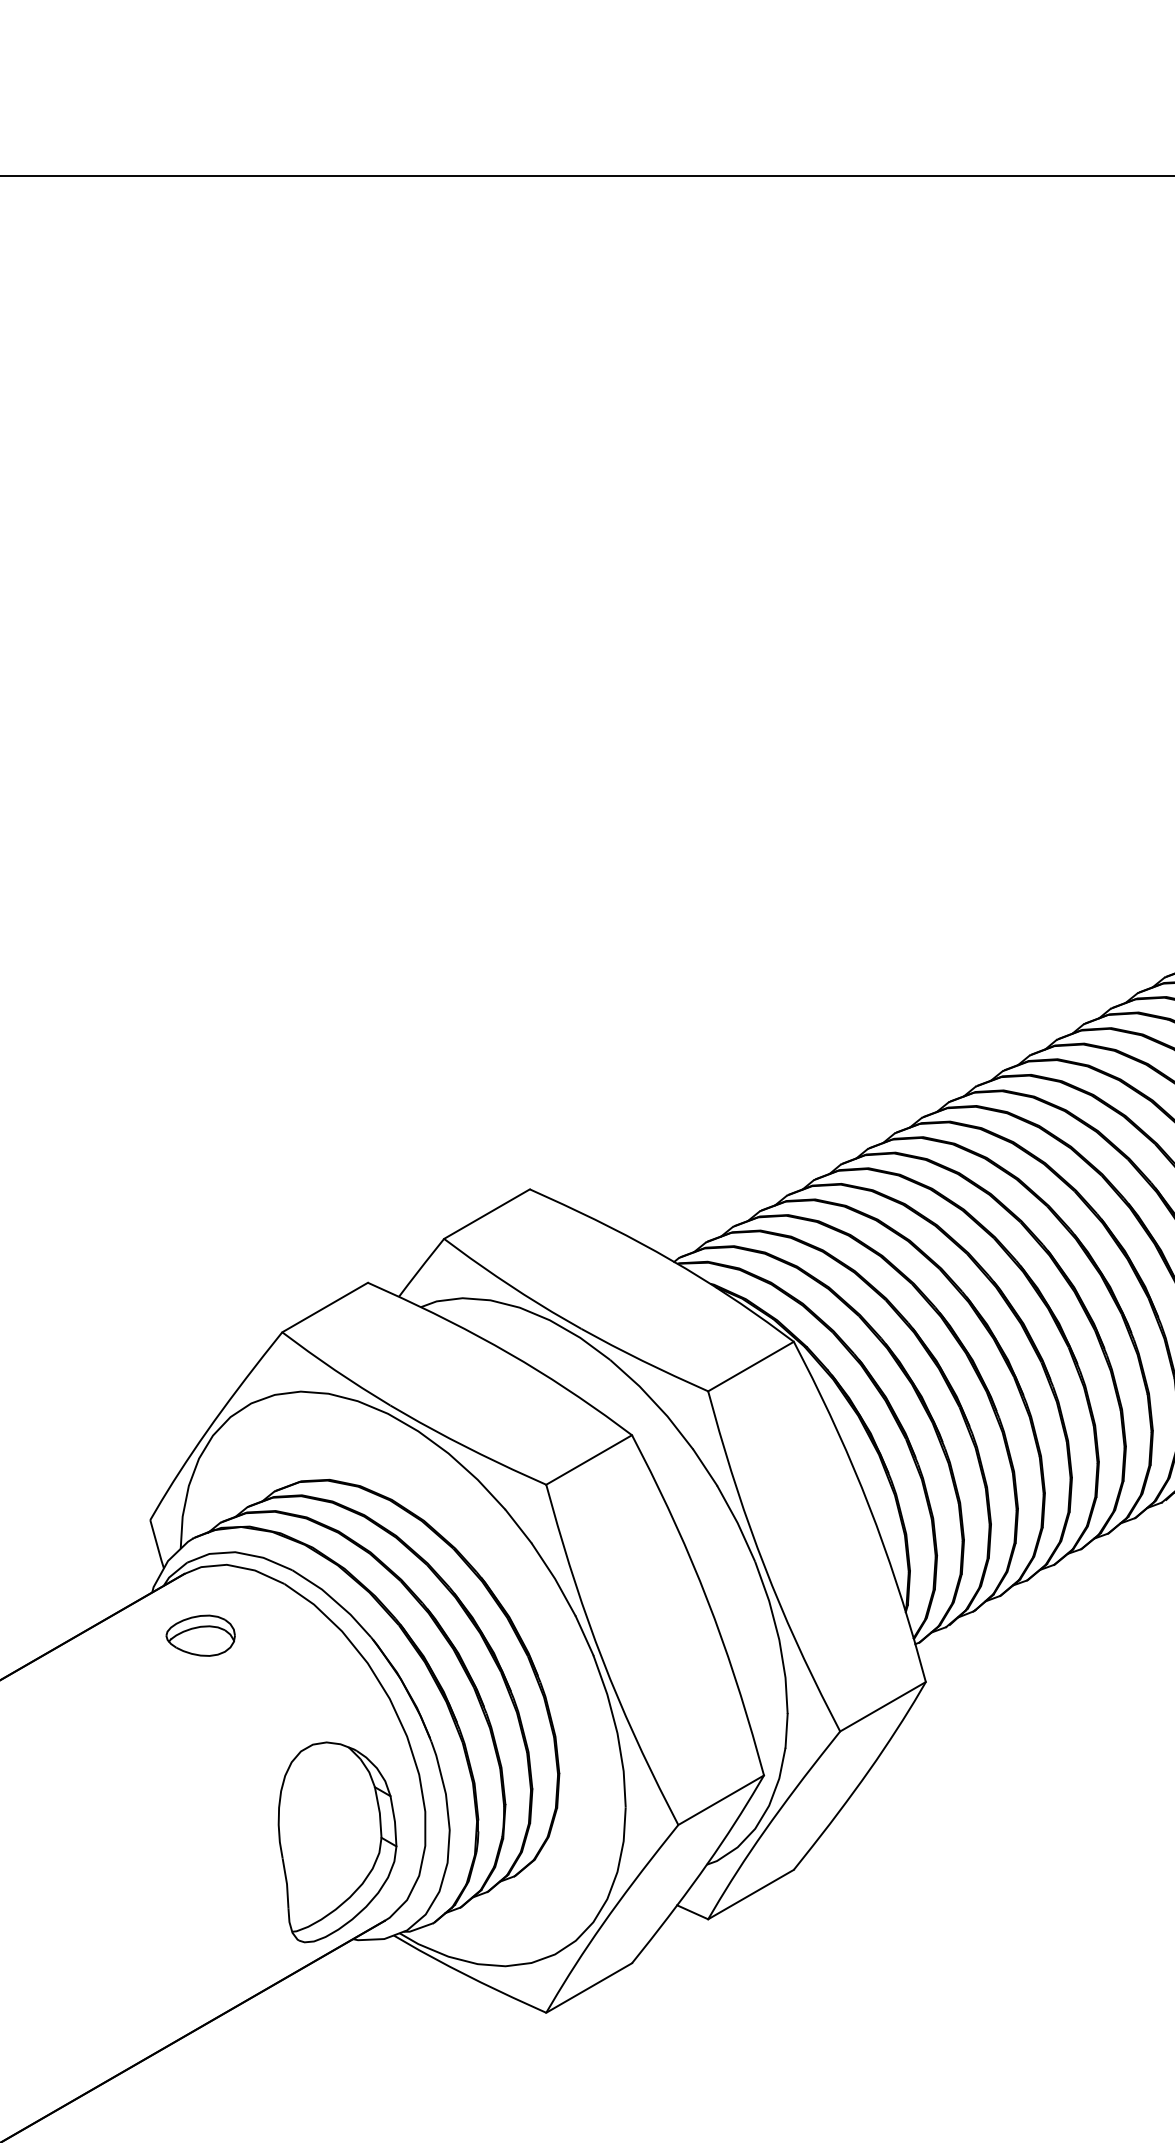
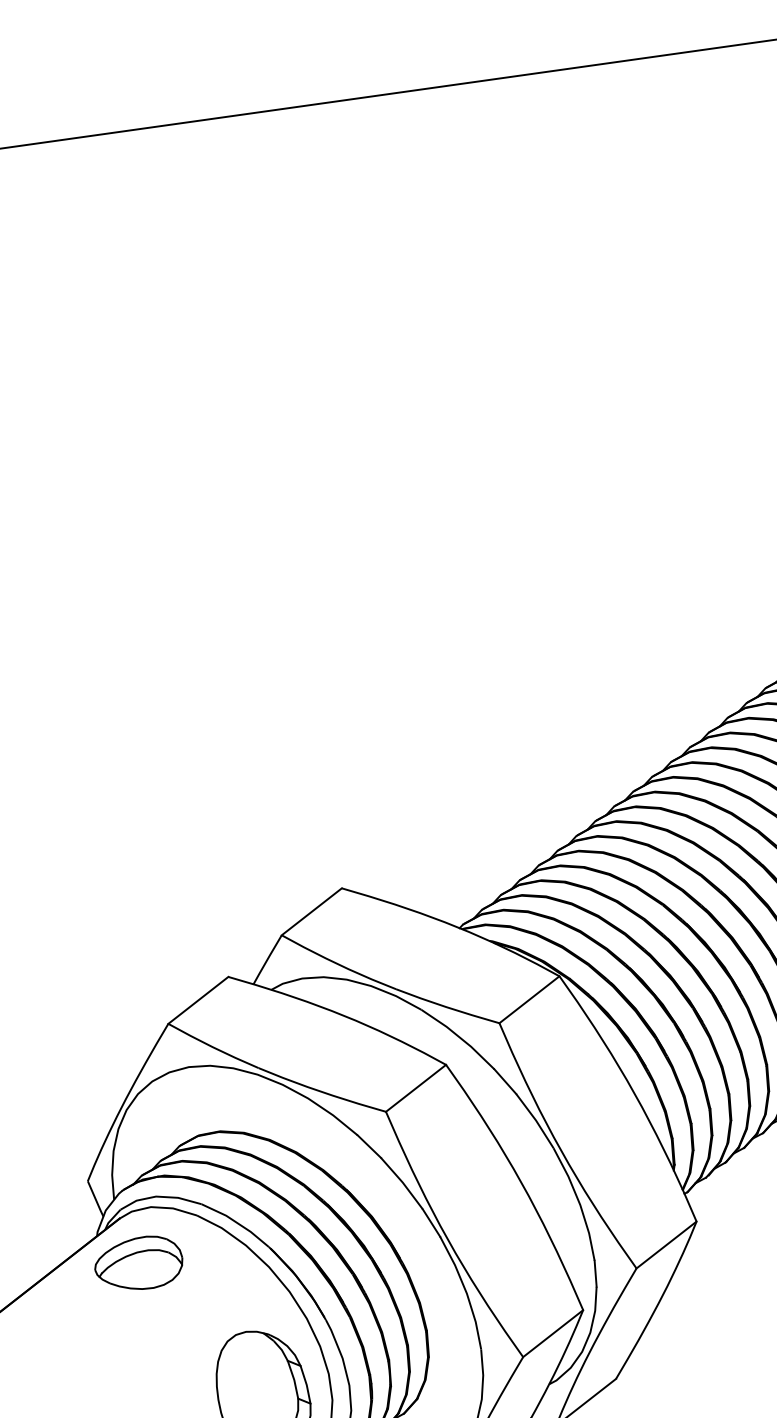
part: (200, 1635) -> (138, 1263), size x1.67

